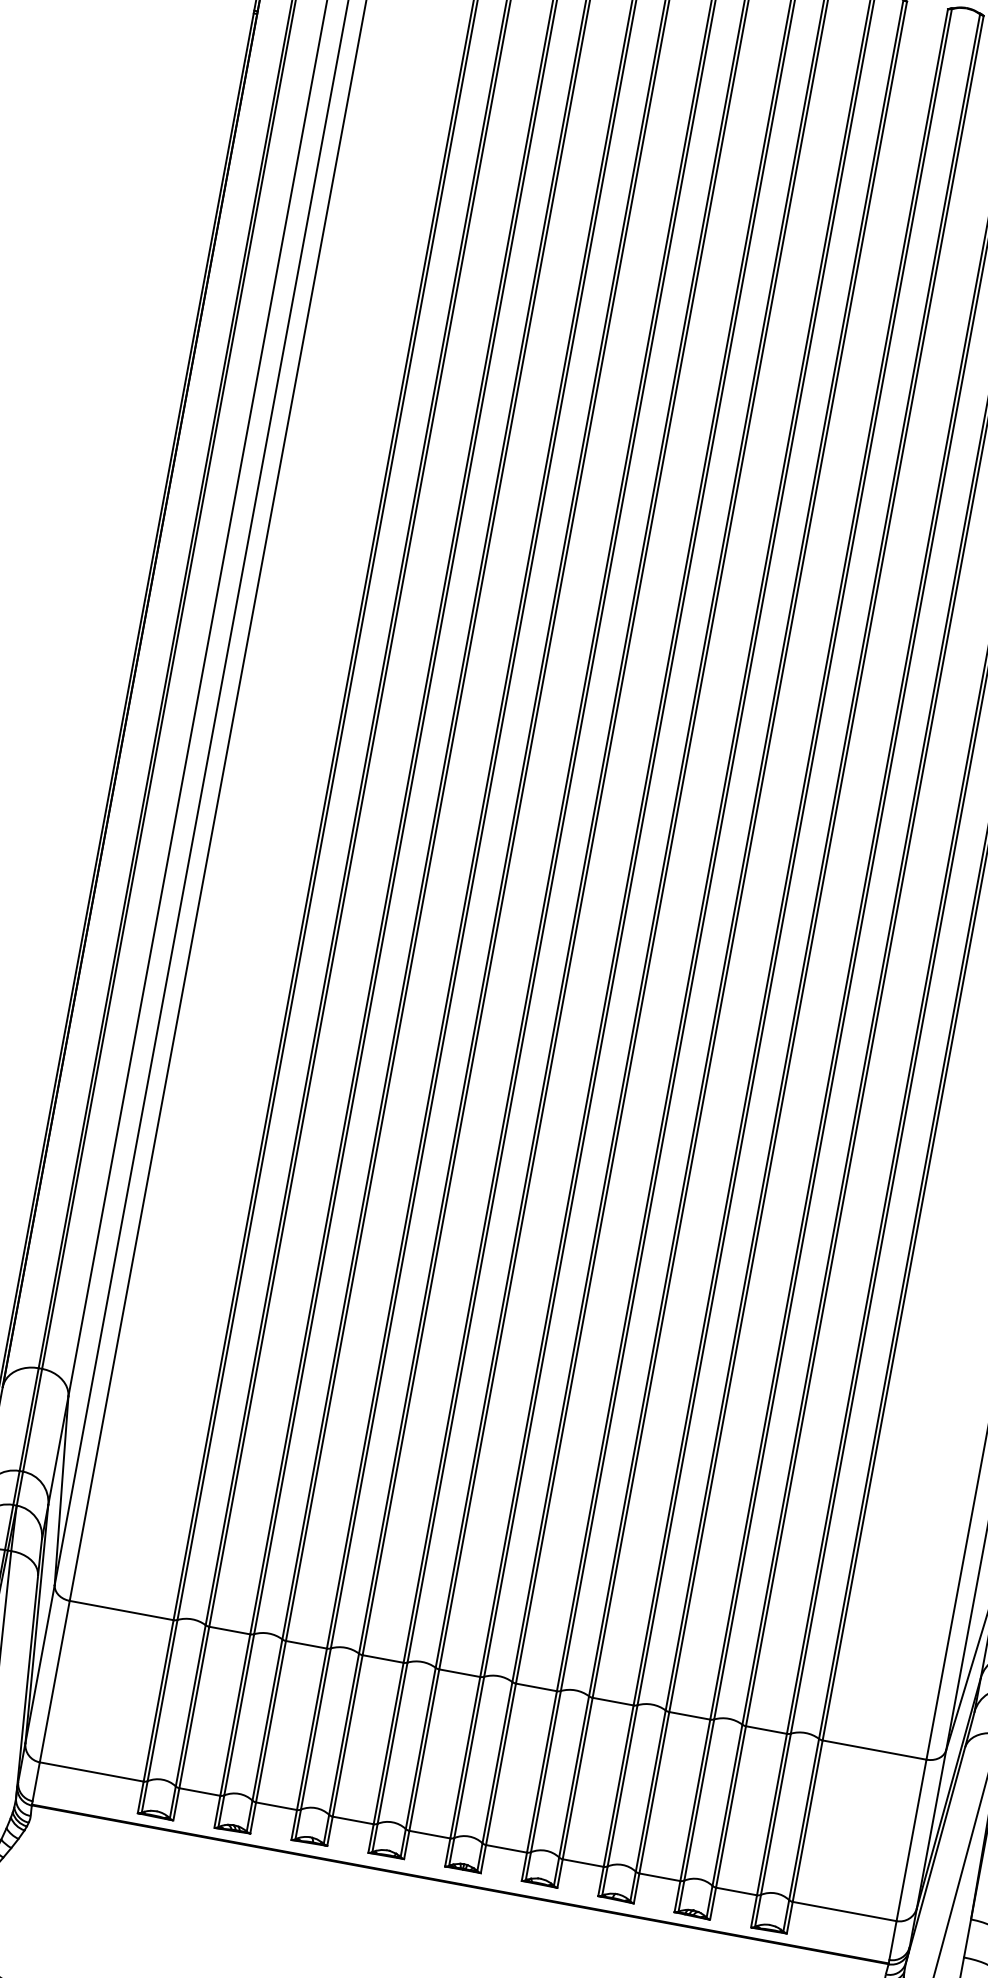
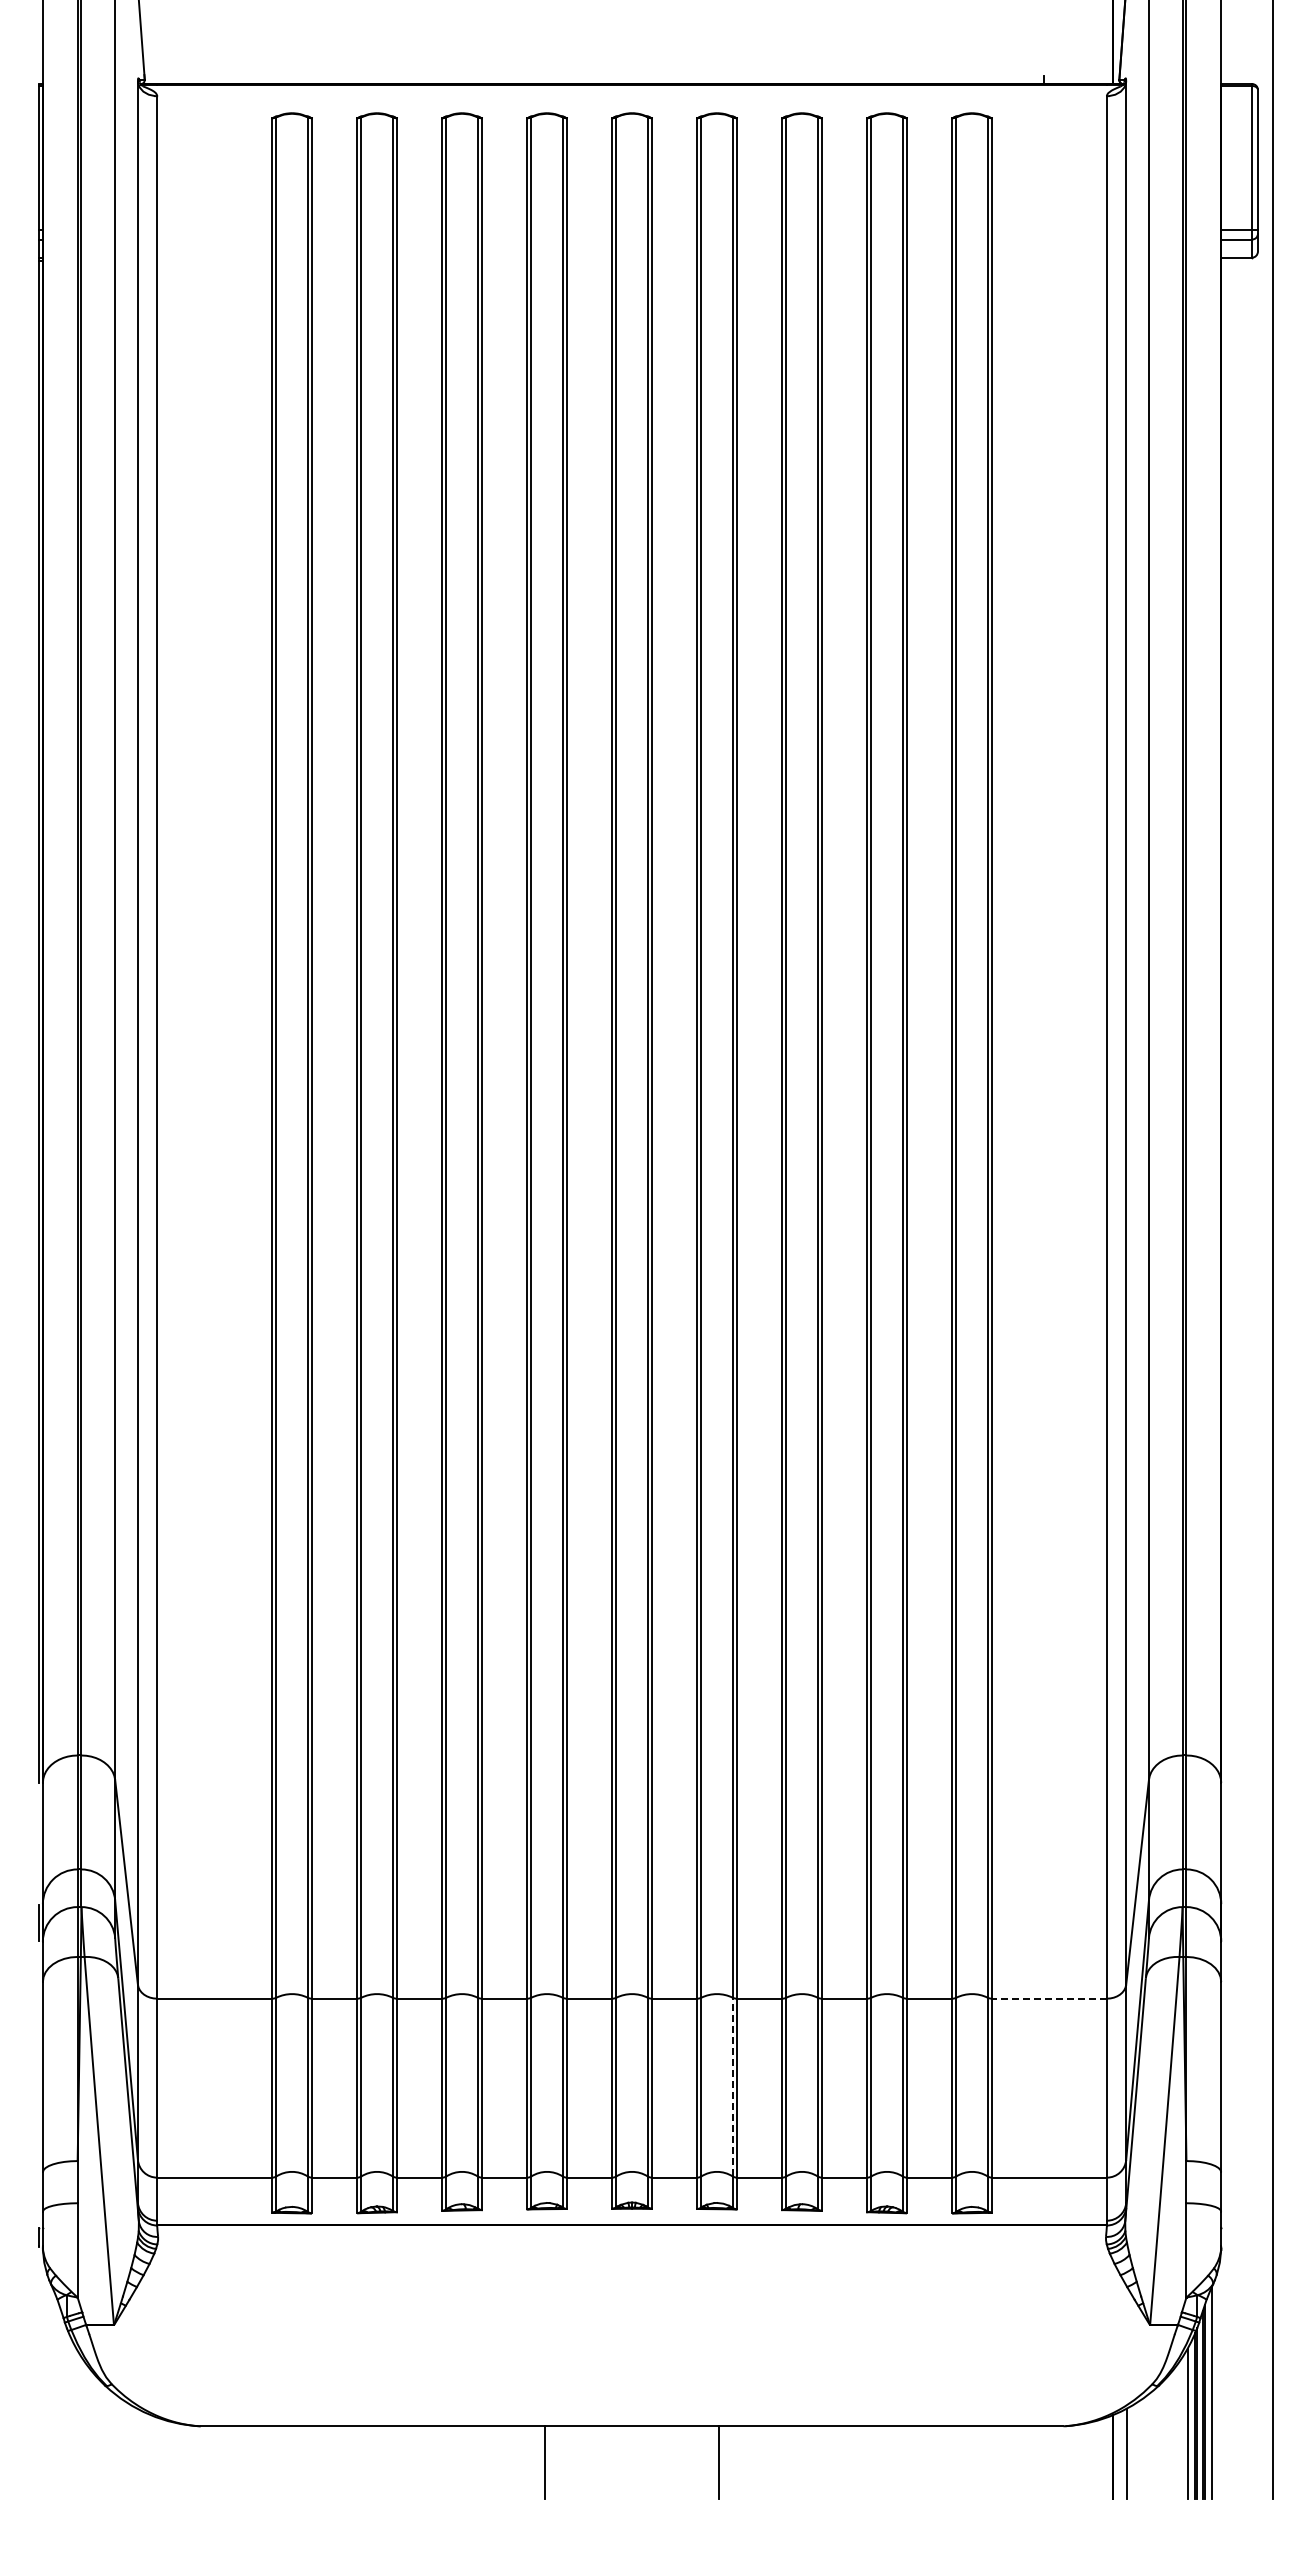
line: (874, 1749) -> (1049, 1998), solid -> dashed
line: (574, 1776) -> (732, 2086), solid -> dashed

